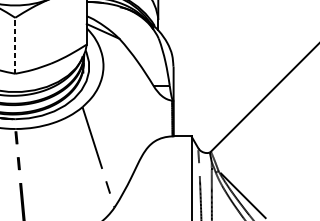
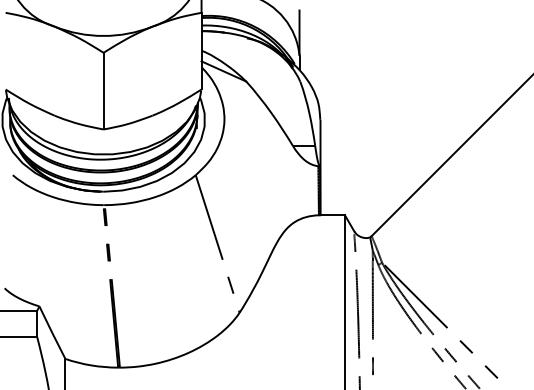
line: (15, 45) -> (103, 90), dashed -> solid

